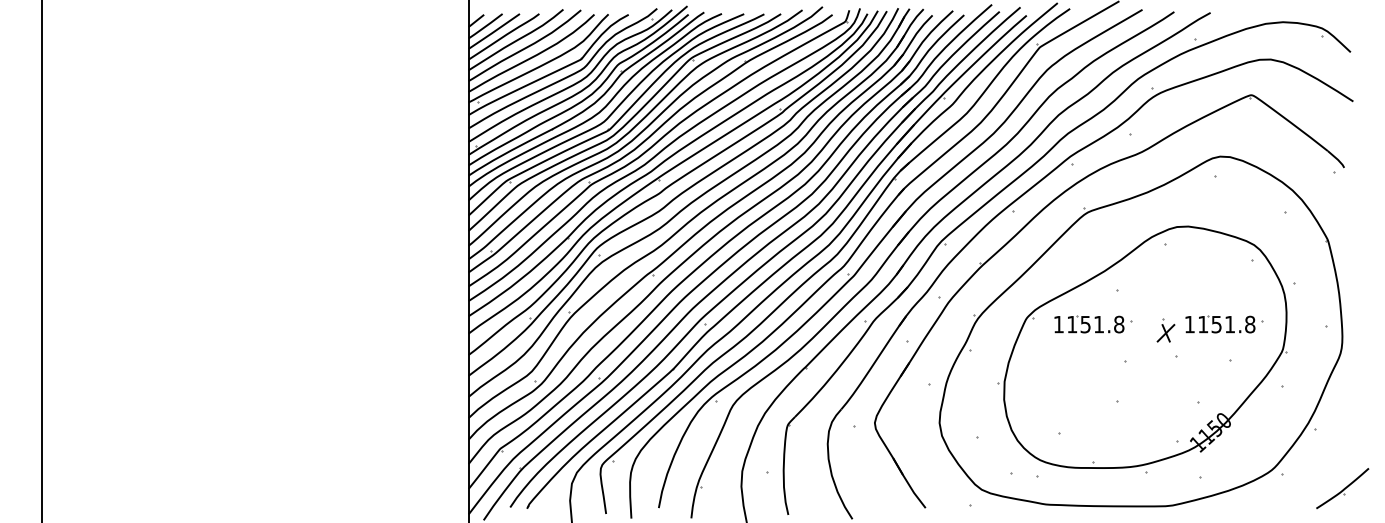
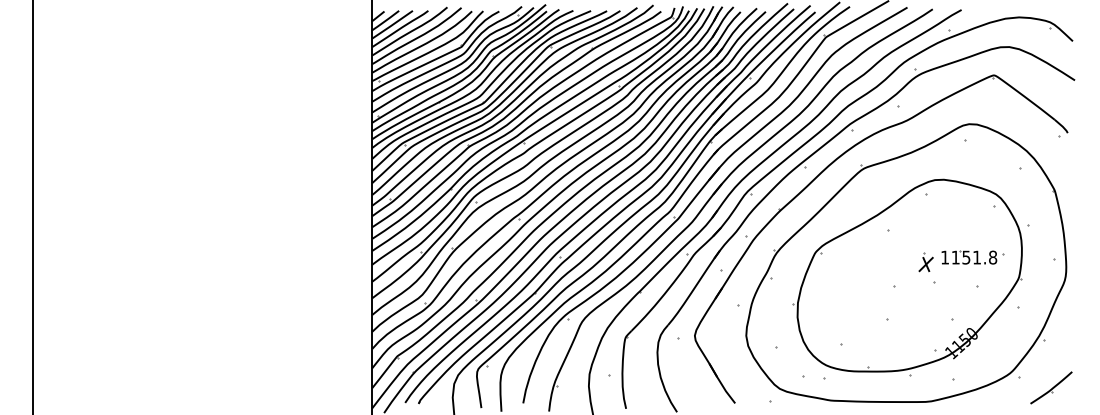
part: (1093, 324) -> (868, 257), removed
part: (1342, 488) -> (1051, 387), moved

